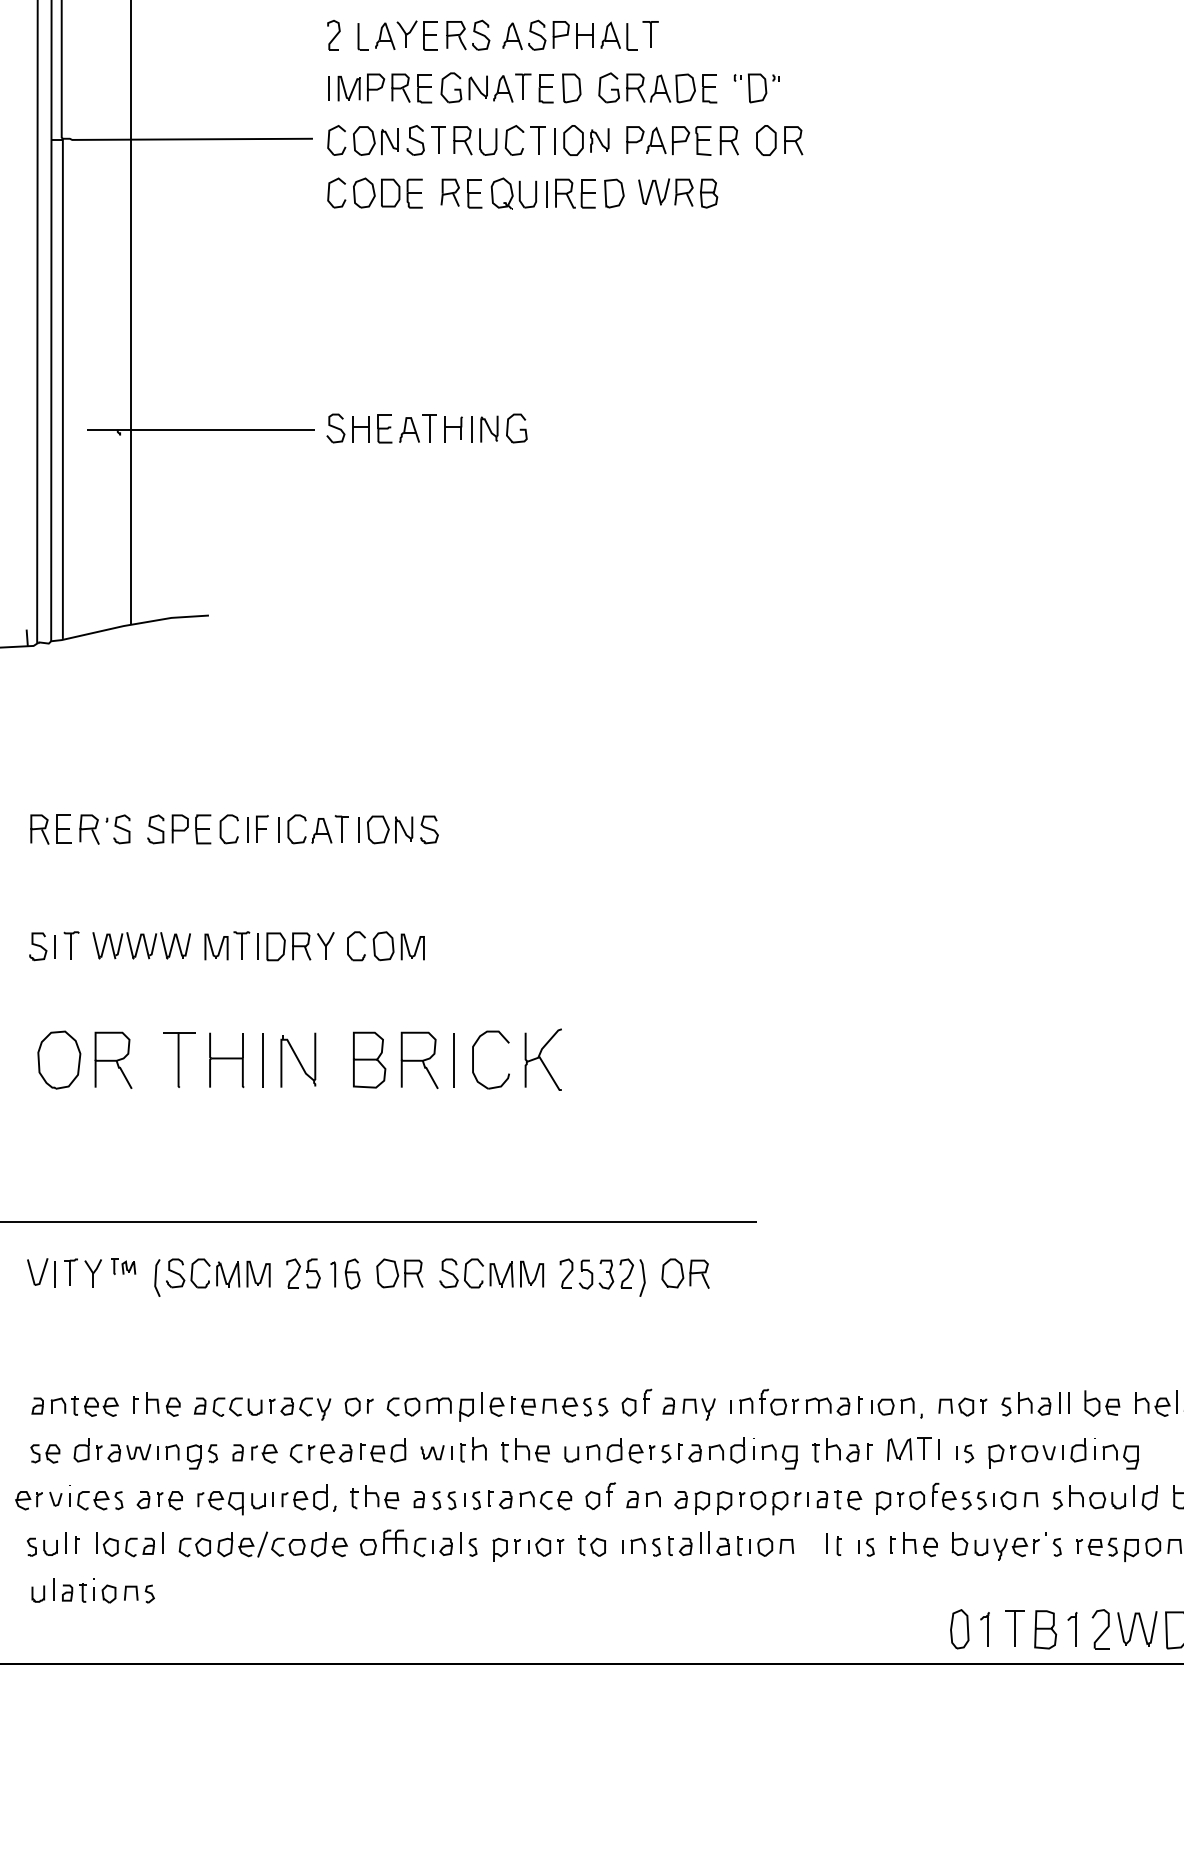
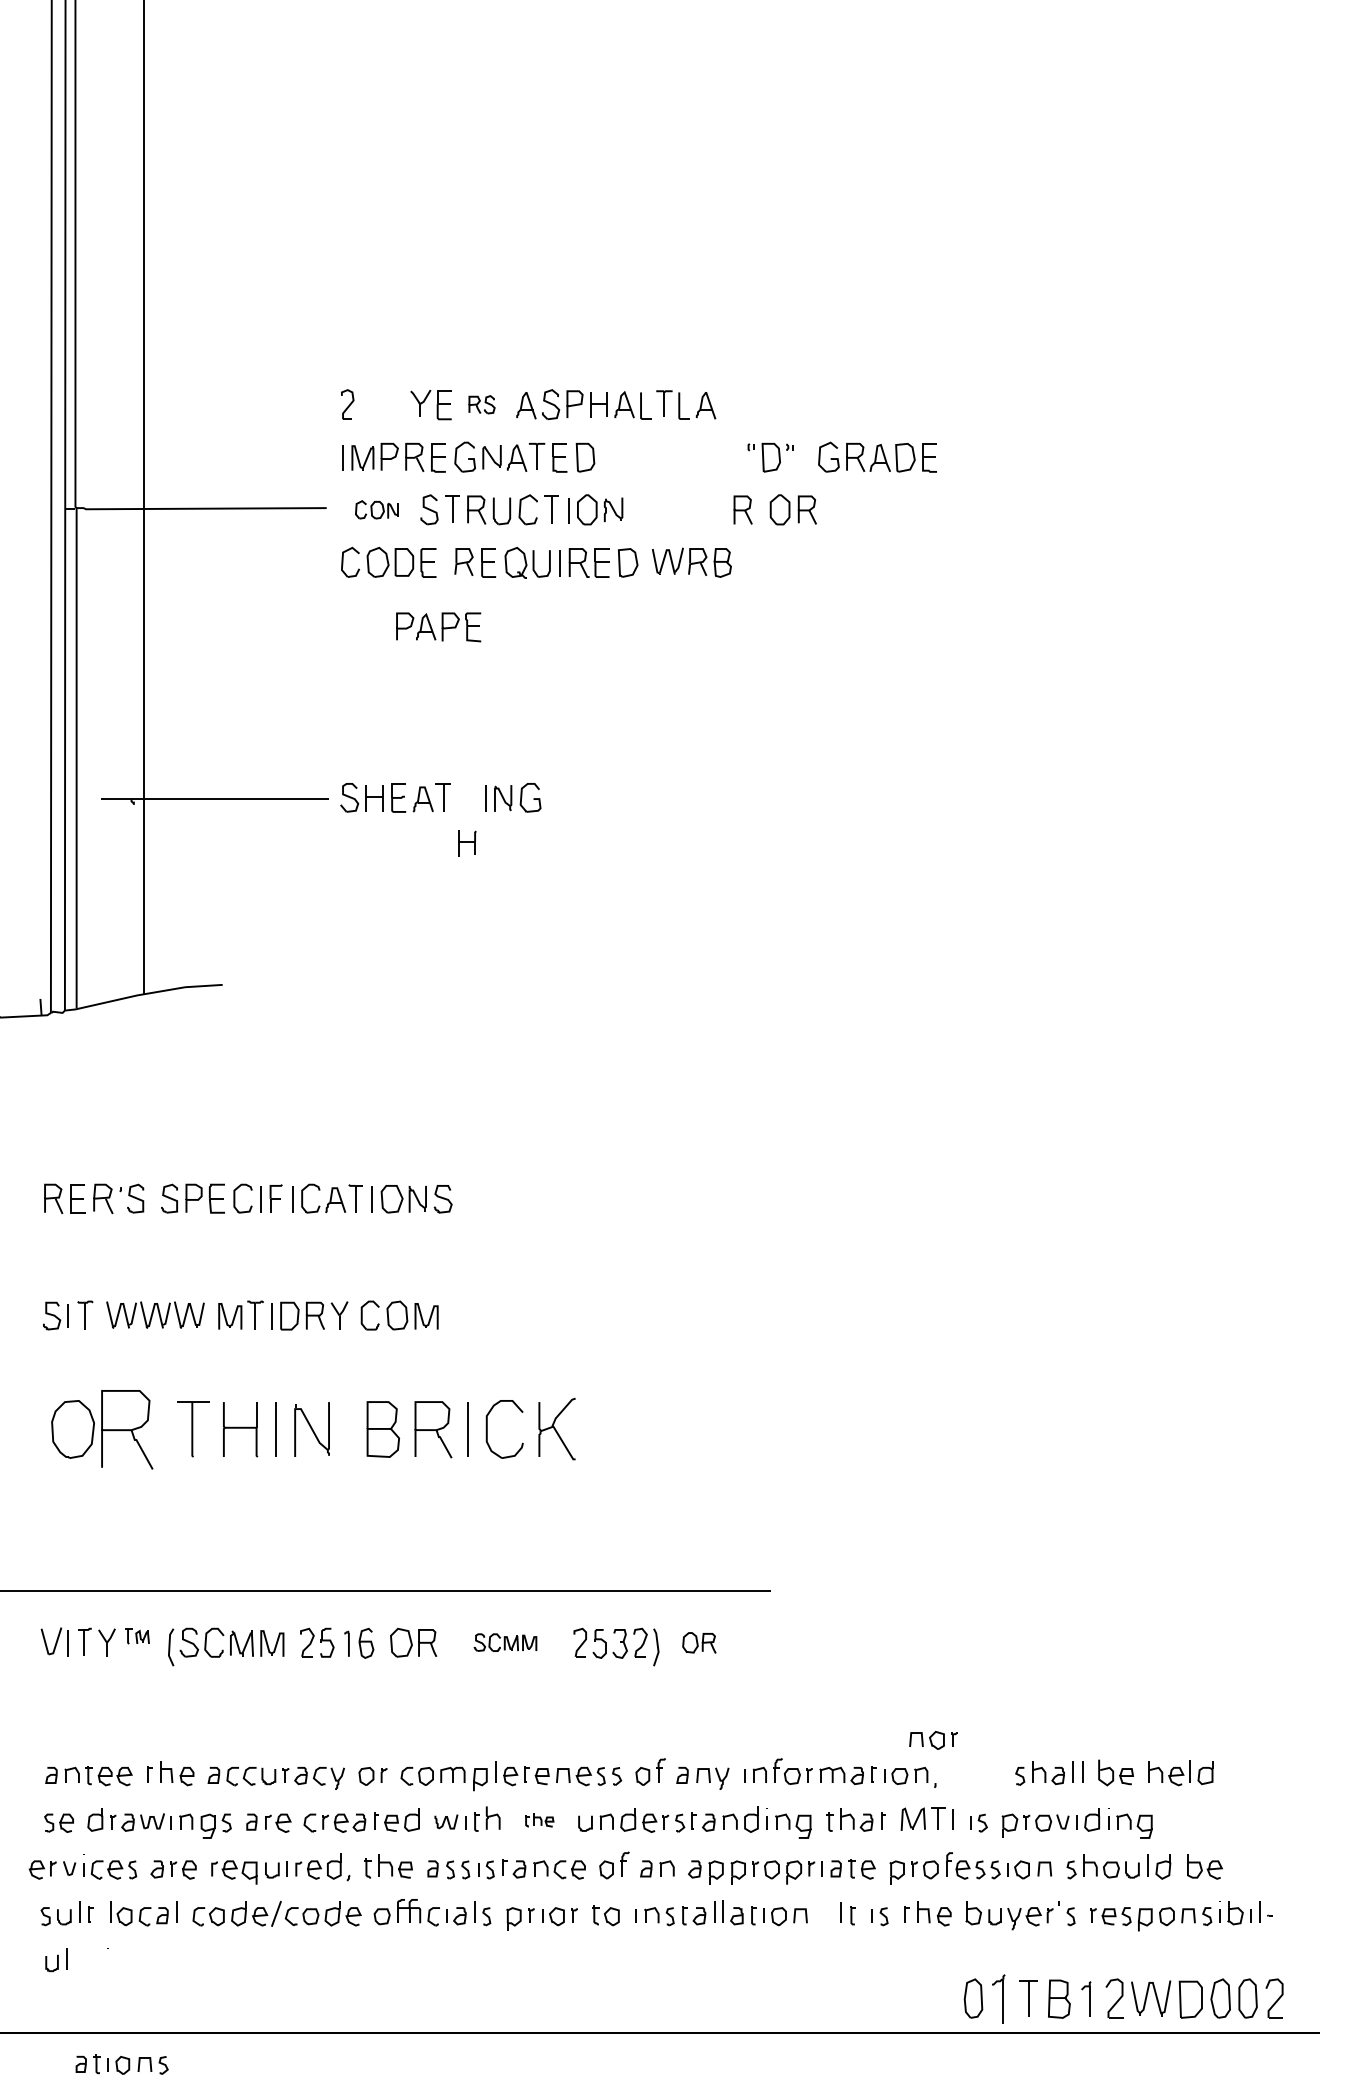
part: (467, 35) -> (481, 404), size x0.6
part: (376, 36) -> (697, 405), moved
part: (657, 87) -> (877, 456), moved
part: (362, 140) -> (376, 509), size x0.6
part: (668, 141) -> (438, 627), moved
part: (453, 429) -> (467, 843), moved
part: (113, 1060) -> (127, 1429), size x1.4
part: (491, 1273) -> (505, 1642), size x0.6
part: (685, 1273) -> (699, 1642), size x0.7
part: (962, 1407) -> (933, 1740), moved
part: (525, 1450) -> (539, 1819), size x0.6
part: (107, 1593) -> (121, 2064), moved
part: (984, 1629) -> (998, 1998), size x1.4

